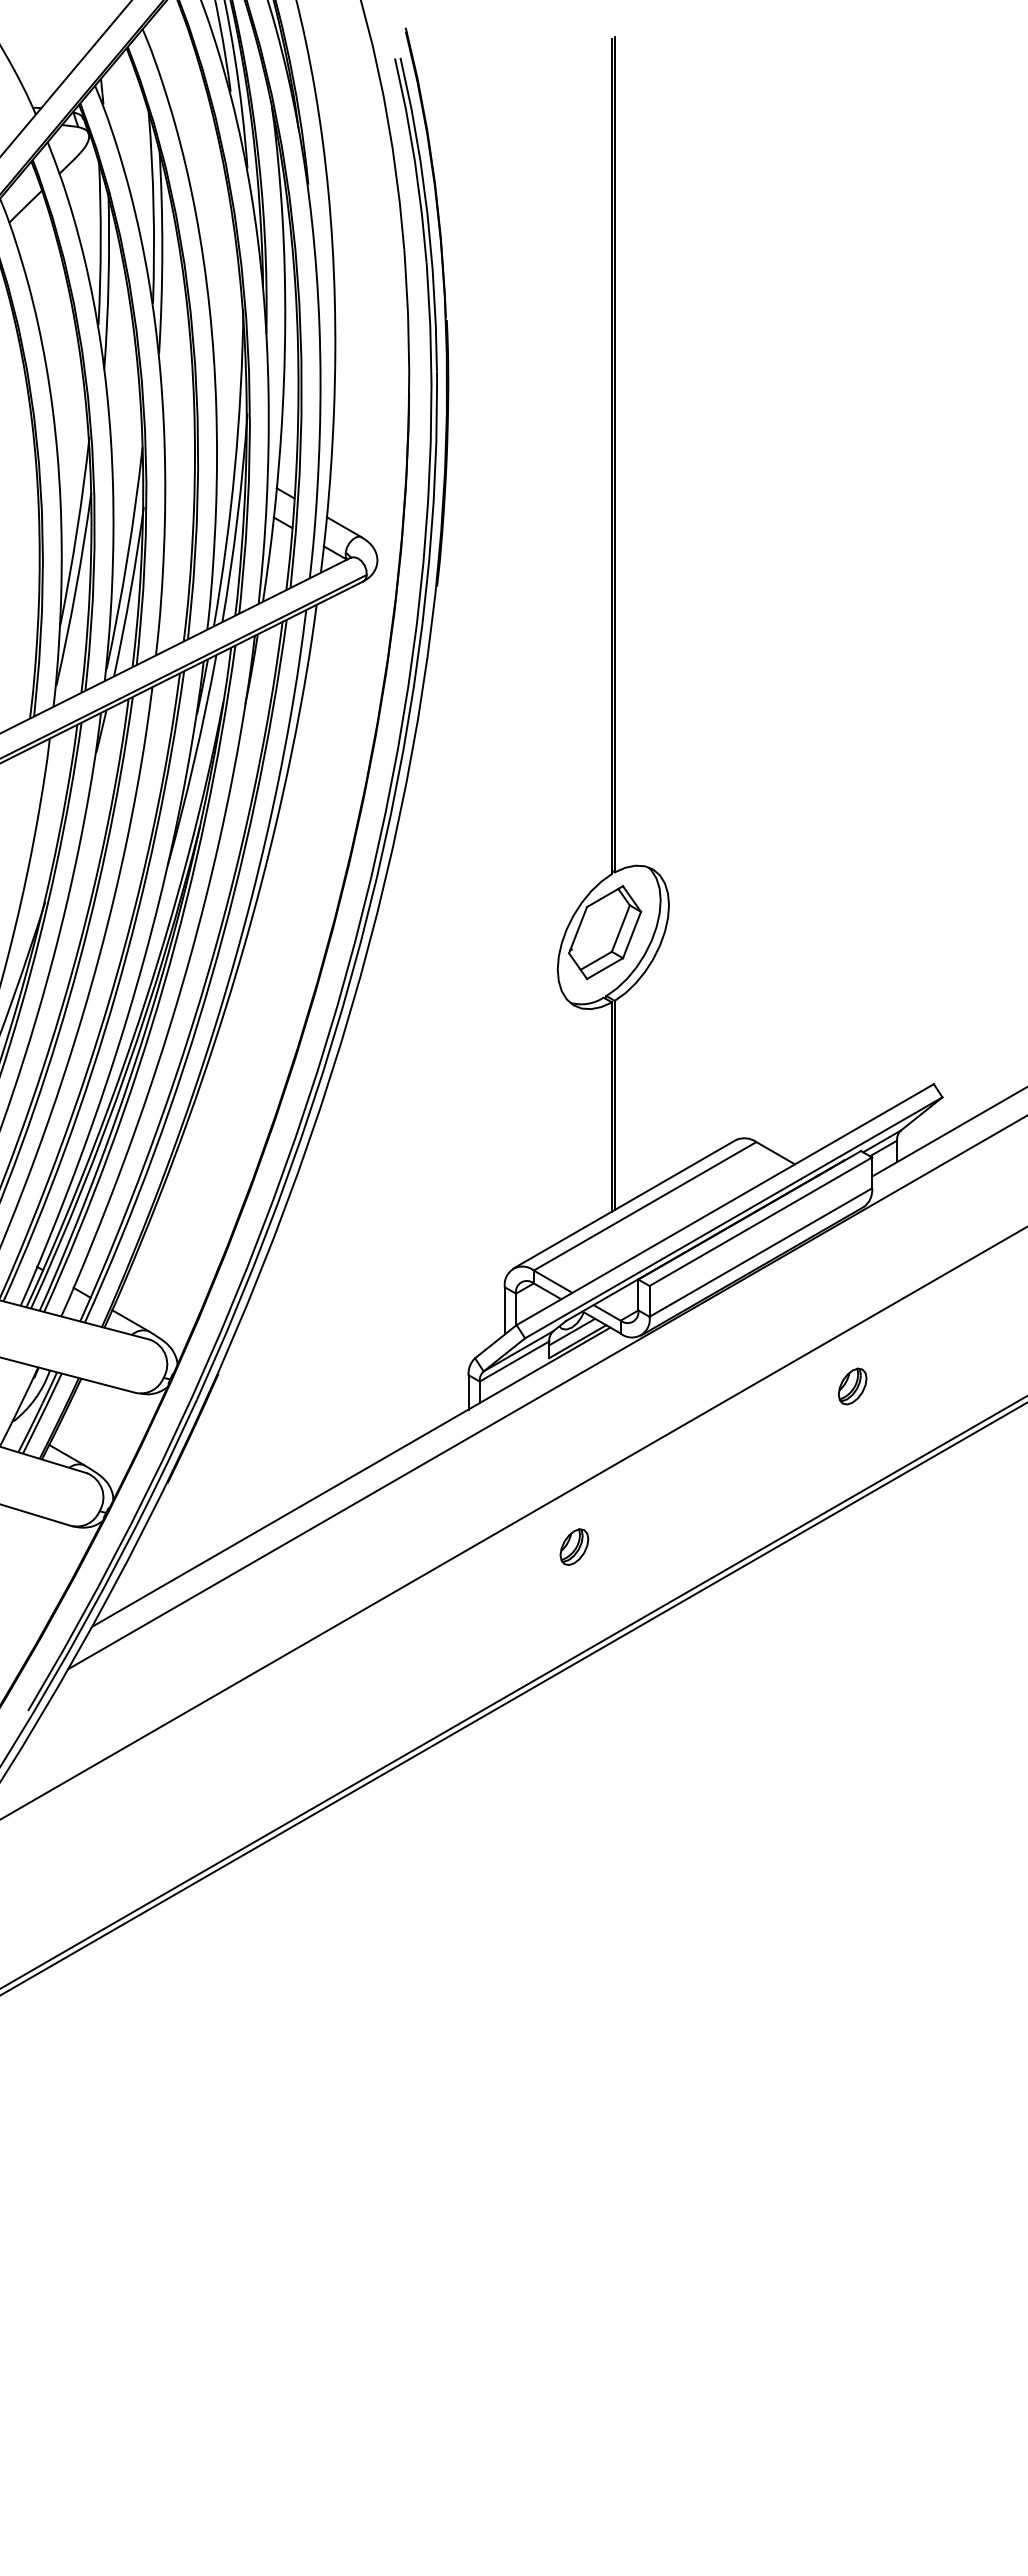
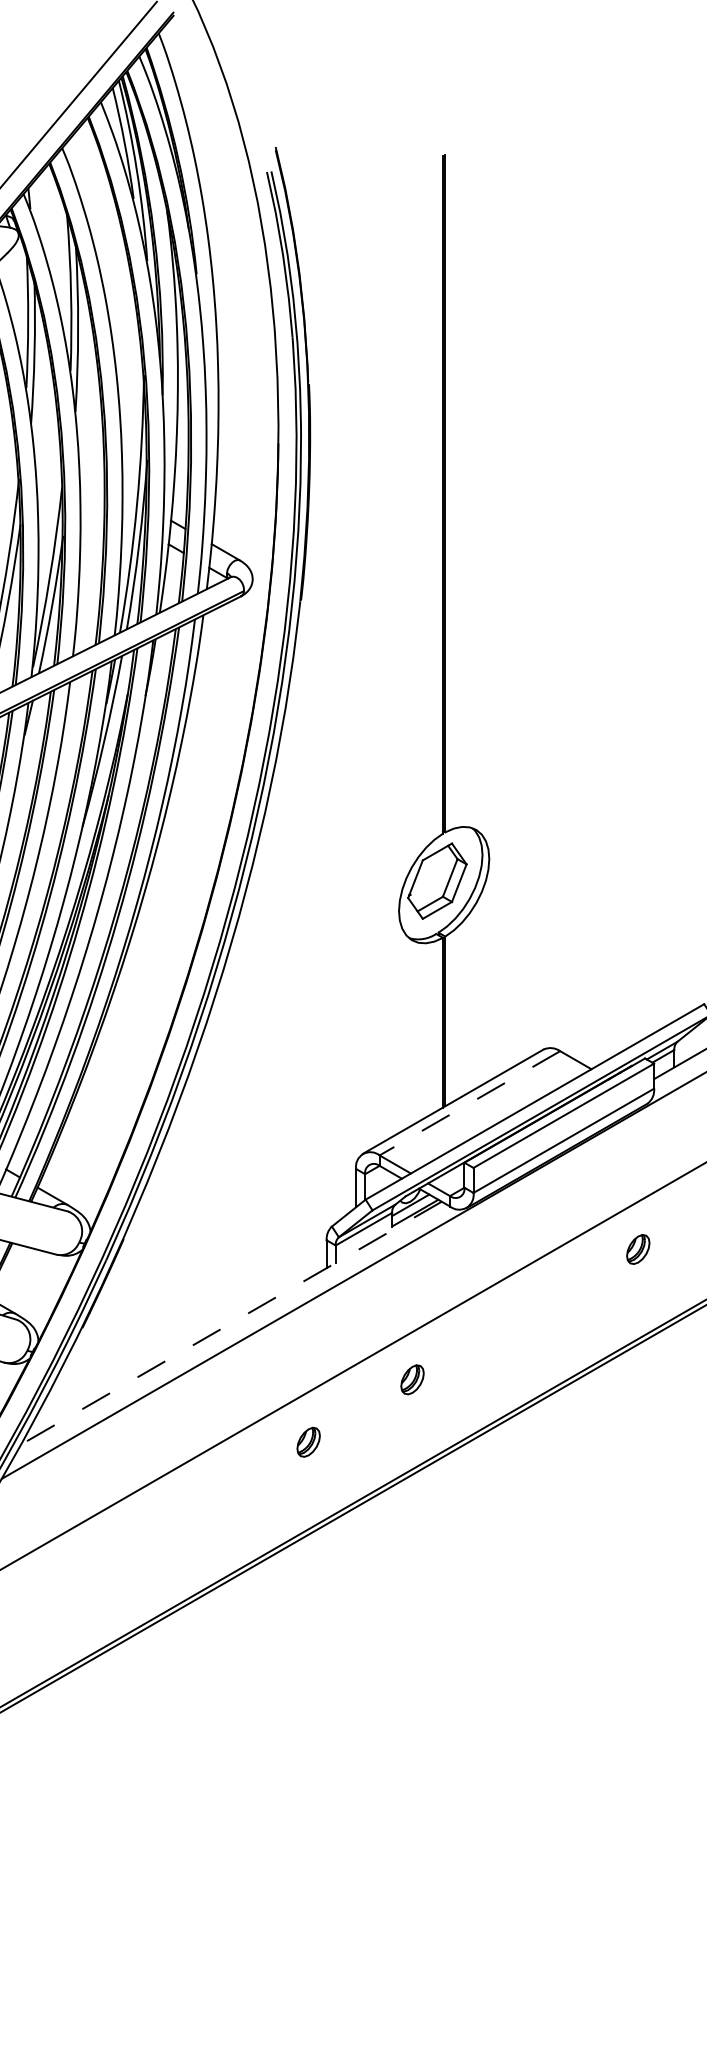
line: (644, 1206) -> (469, 1103), solid -> dashed
line: (350, 1477) -> (230, 1323), solid -> dashed
part: (446, 1623) -> (308, 1441), added

